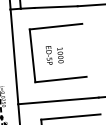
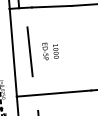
line: (55, 26) -> (51, 24), removed
line: (61, 79) -> (56, 73), removed
line: (70, 117) -> (65, 108), removed

